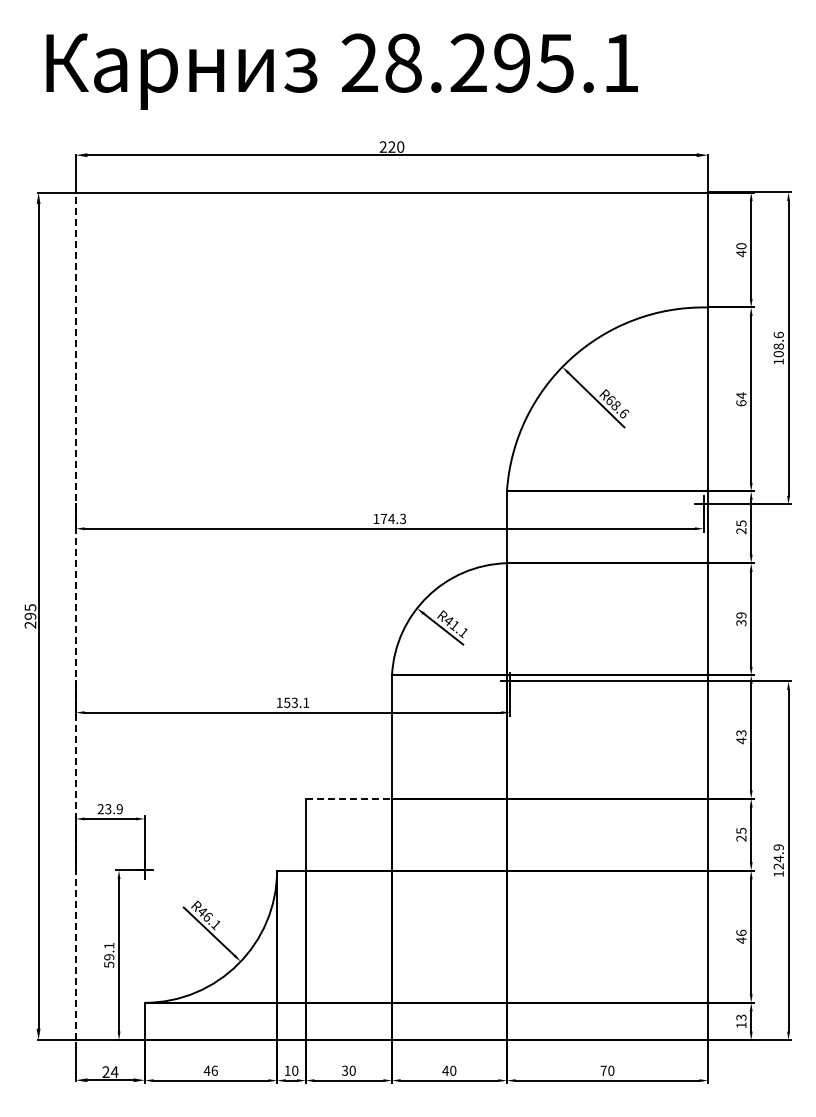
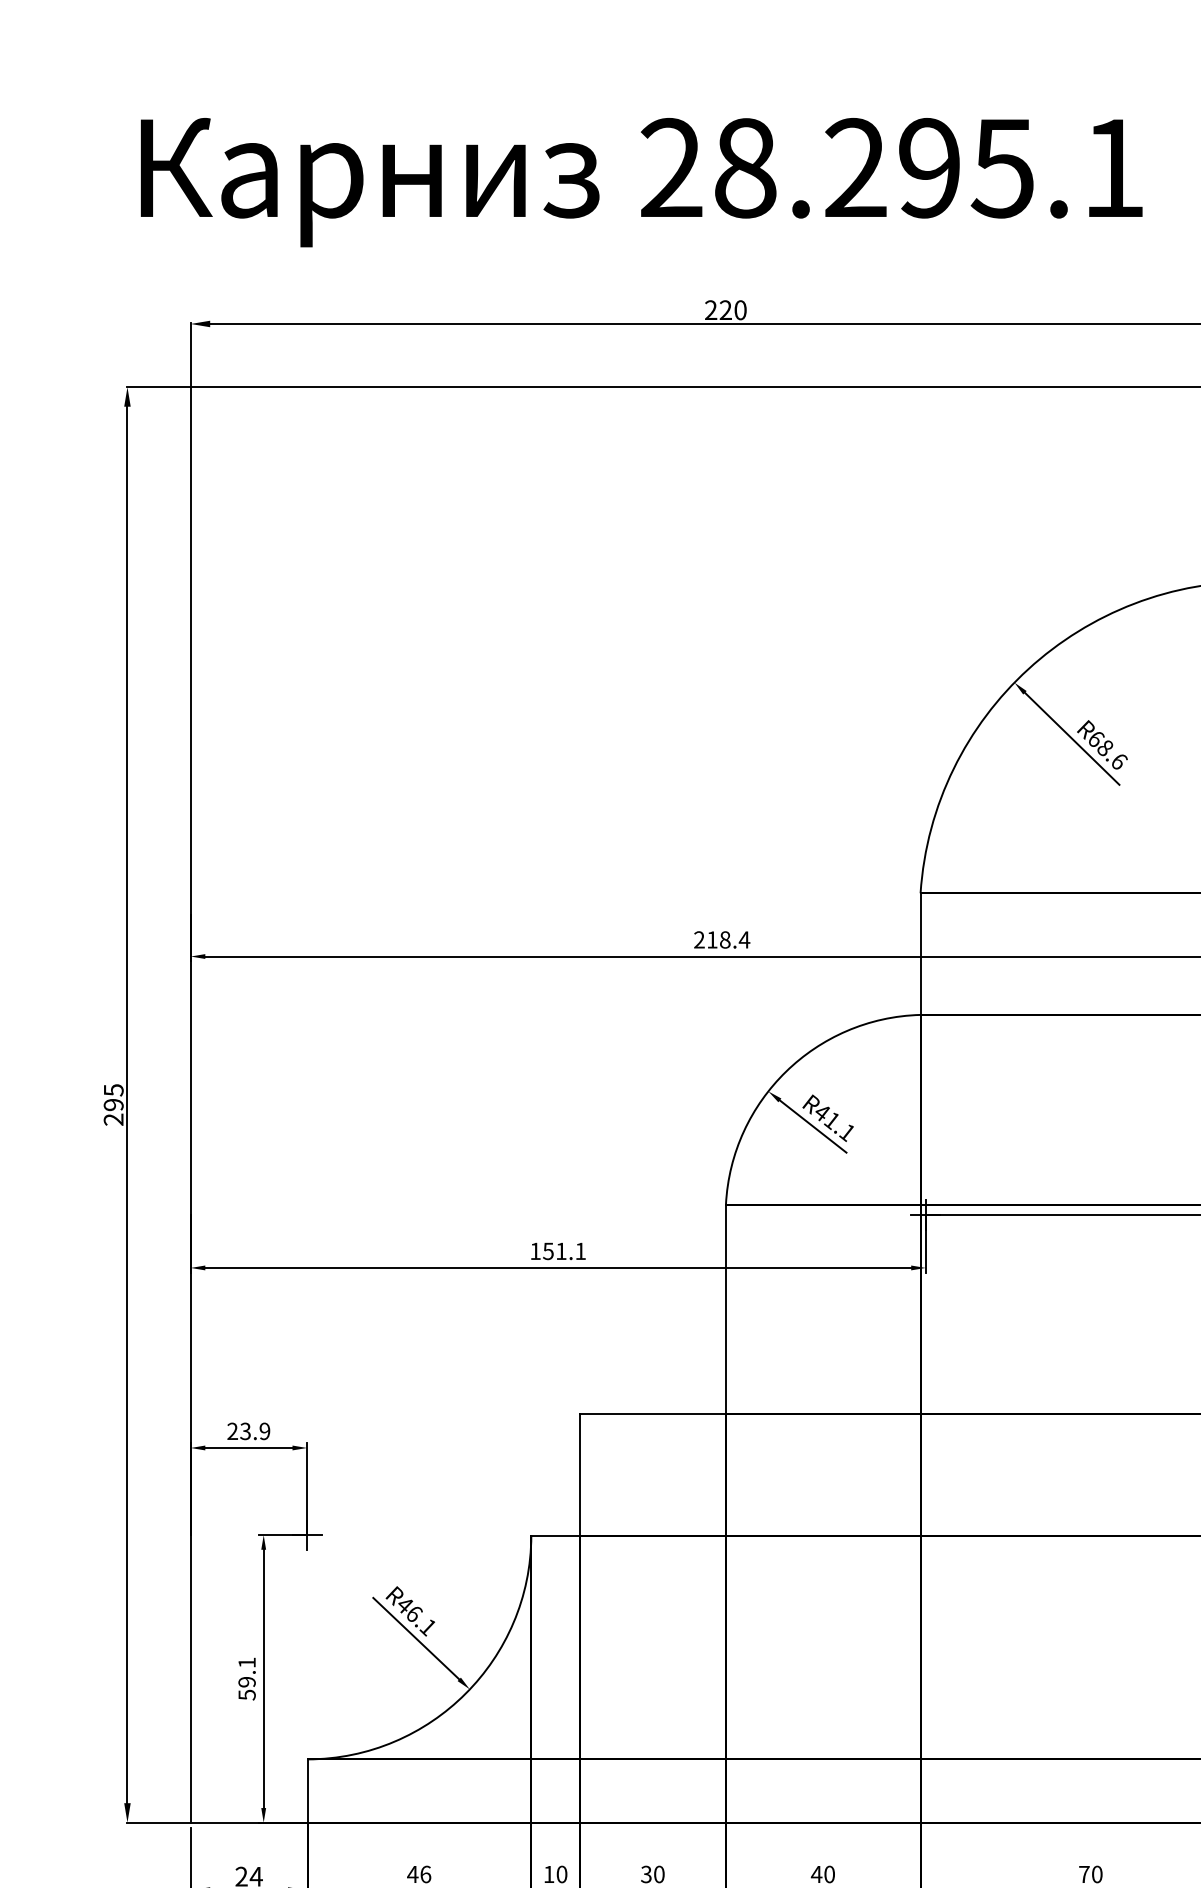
text: (389, 518) -> (721, 939), 174.3 -> 218.4
line: (75, 616) -> (189, 1105), dashed -> solid
text: (294, 702) -> (560, 1250), 153.1 -> 151.1
line: (349, 798) -> (653, 1413), dashed -> solid

